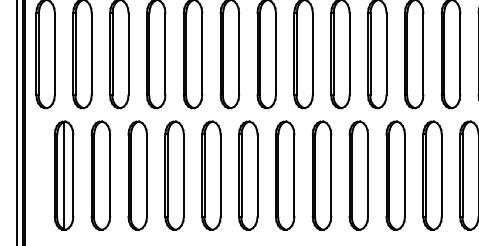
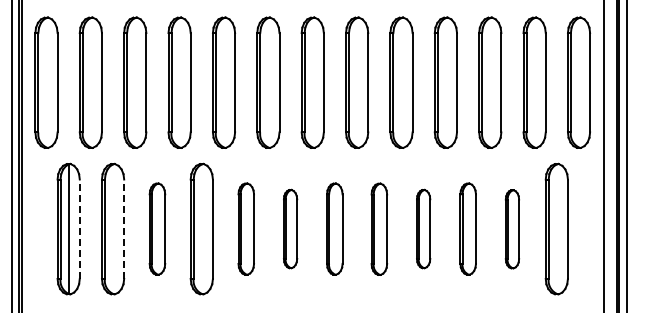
line: (73, 175) -> (79, 229), solid -> dashed
line: (110, 175) -> (124, 229), solid -> dashed
part: (137, 175) -> (157, 228), size x0.7
part: (211, 175) -> (246, 228), size x0.7
part: (248, 175) -> (290, 228), size x0.6
part: (284, 175) -> (334, 228), size x0.7
part: (322, 175) -> (379, 229), size x0.7
part: (358, 175) -> (423, 228), size x0.6
part: (396, 175) -> (468, 228), size x0.7
part: (432, 175) -> (512, 229), size x0.6

